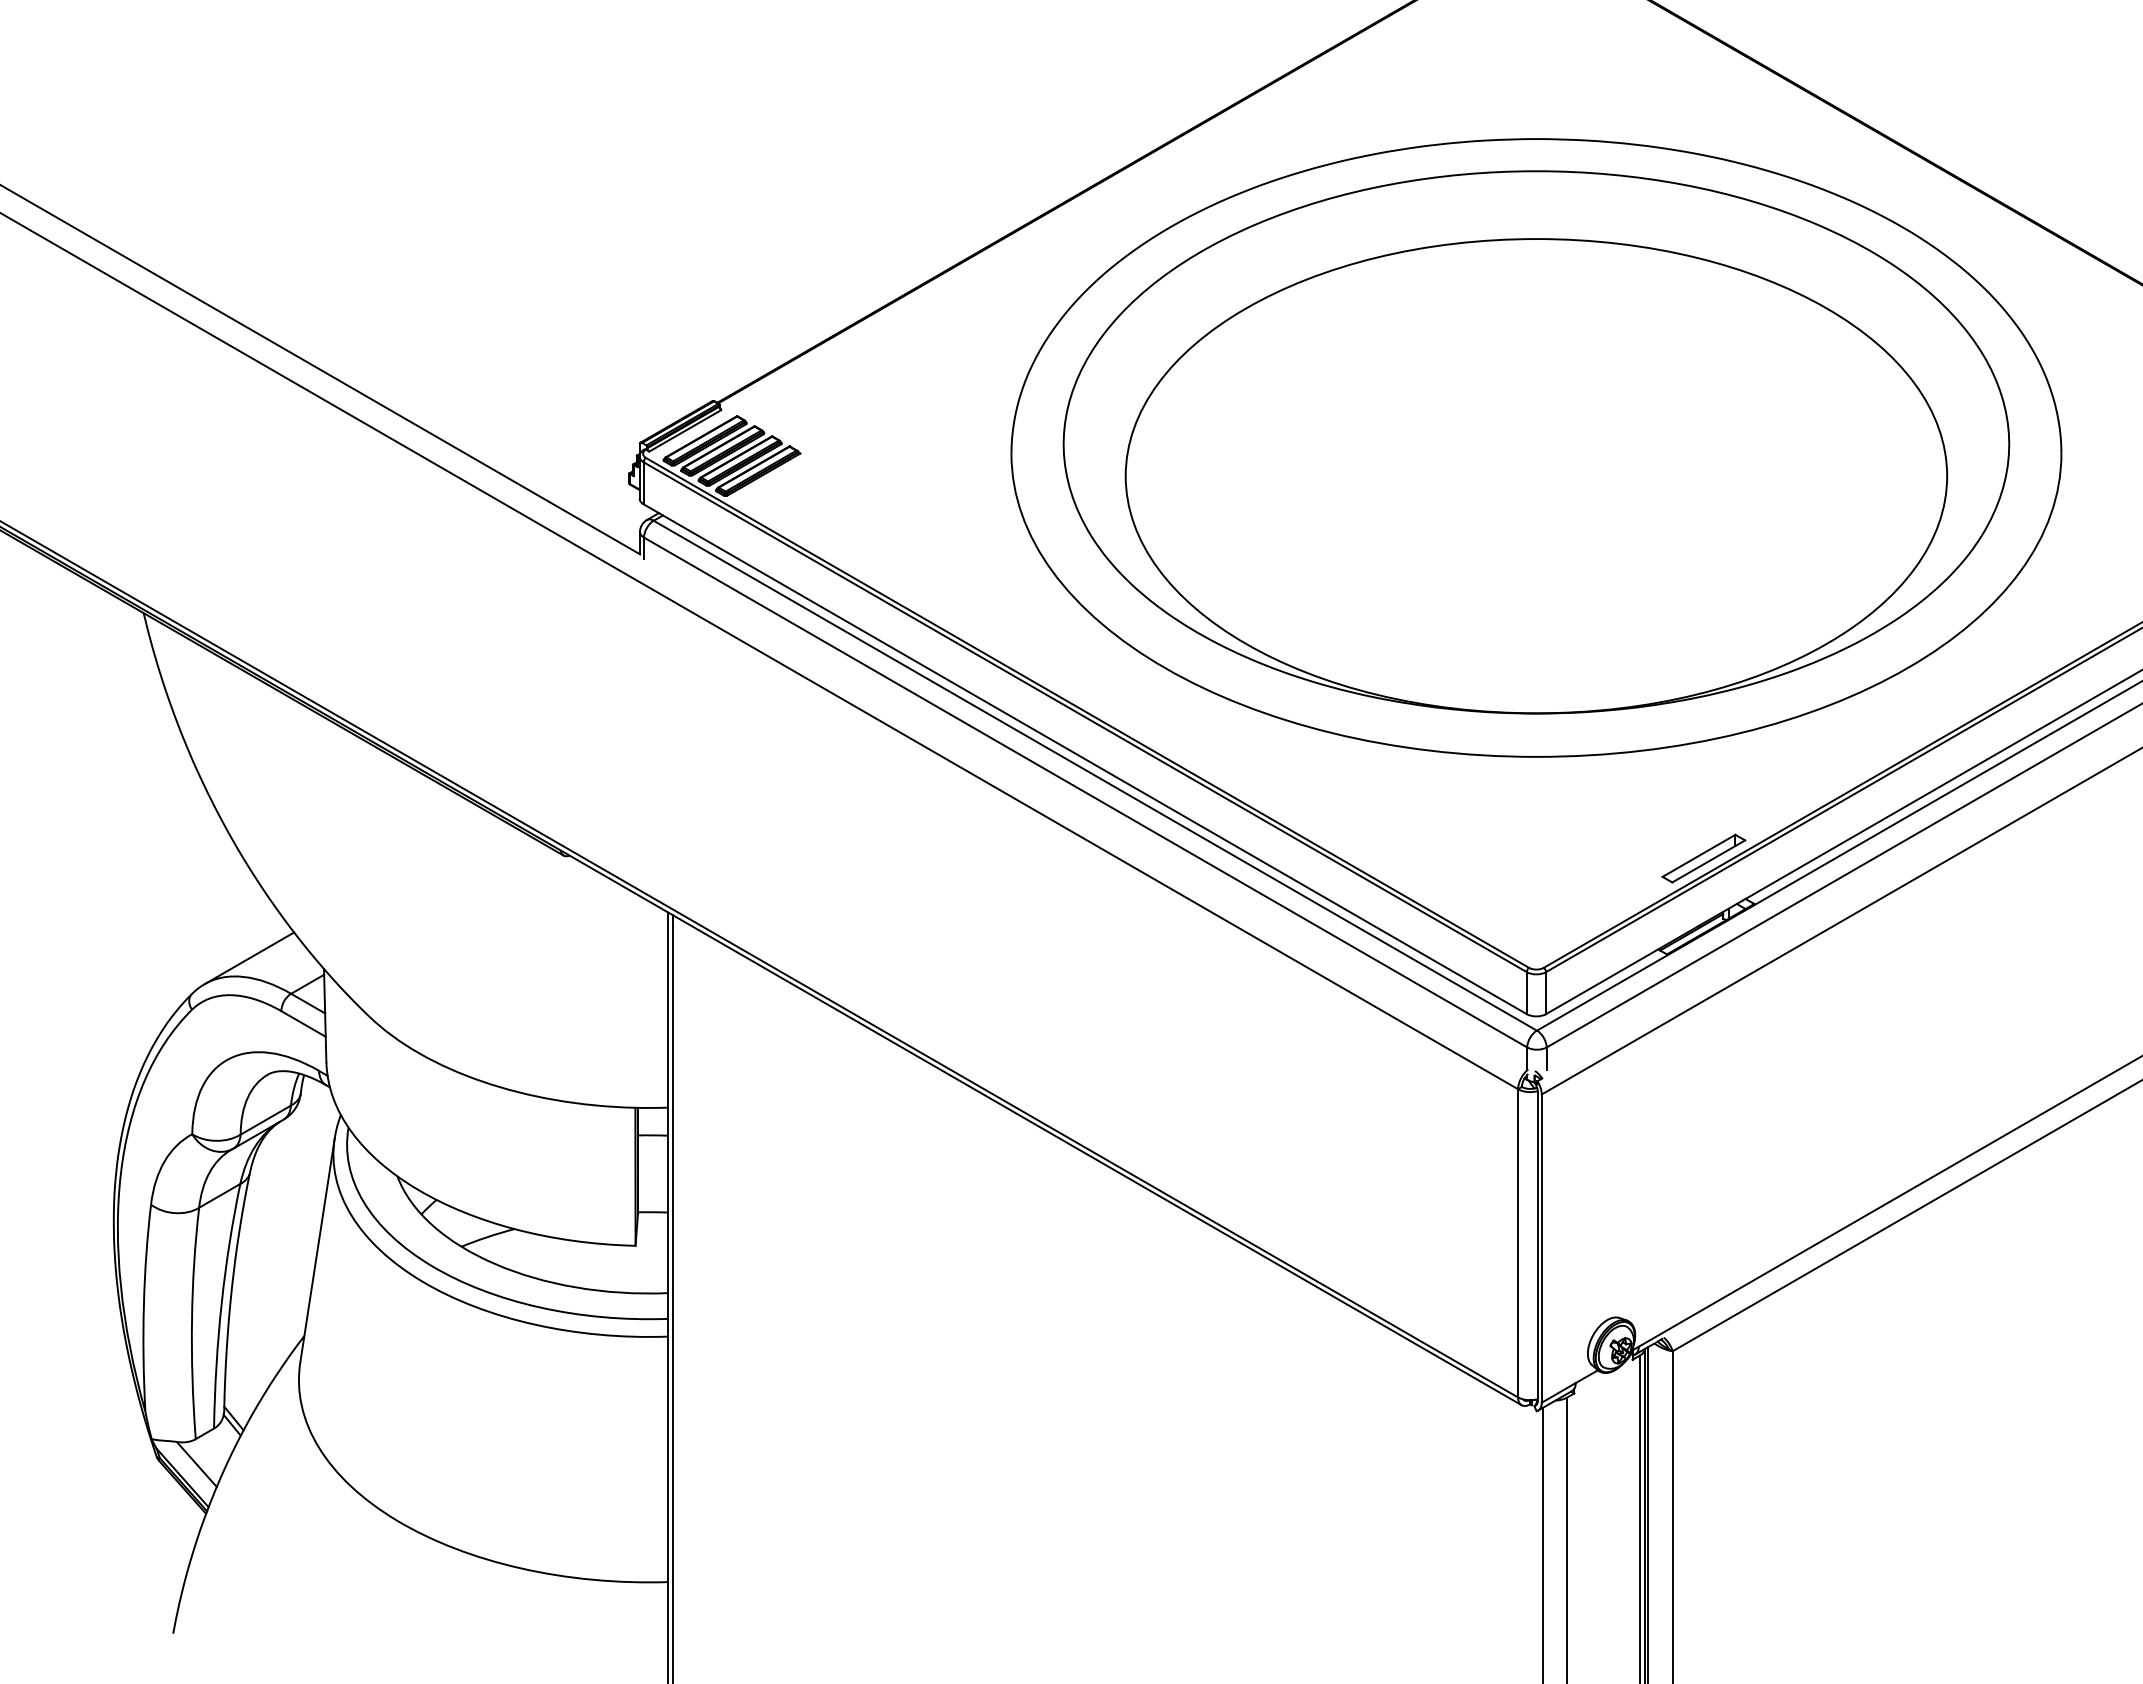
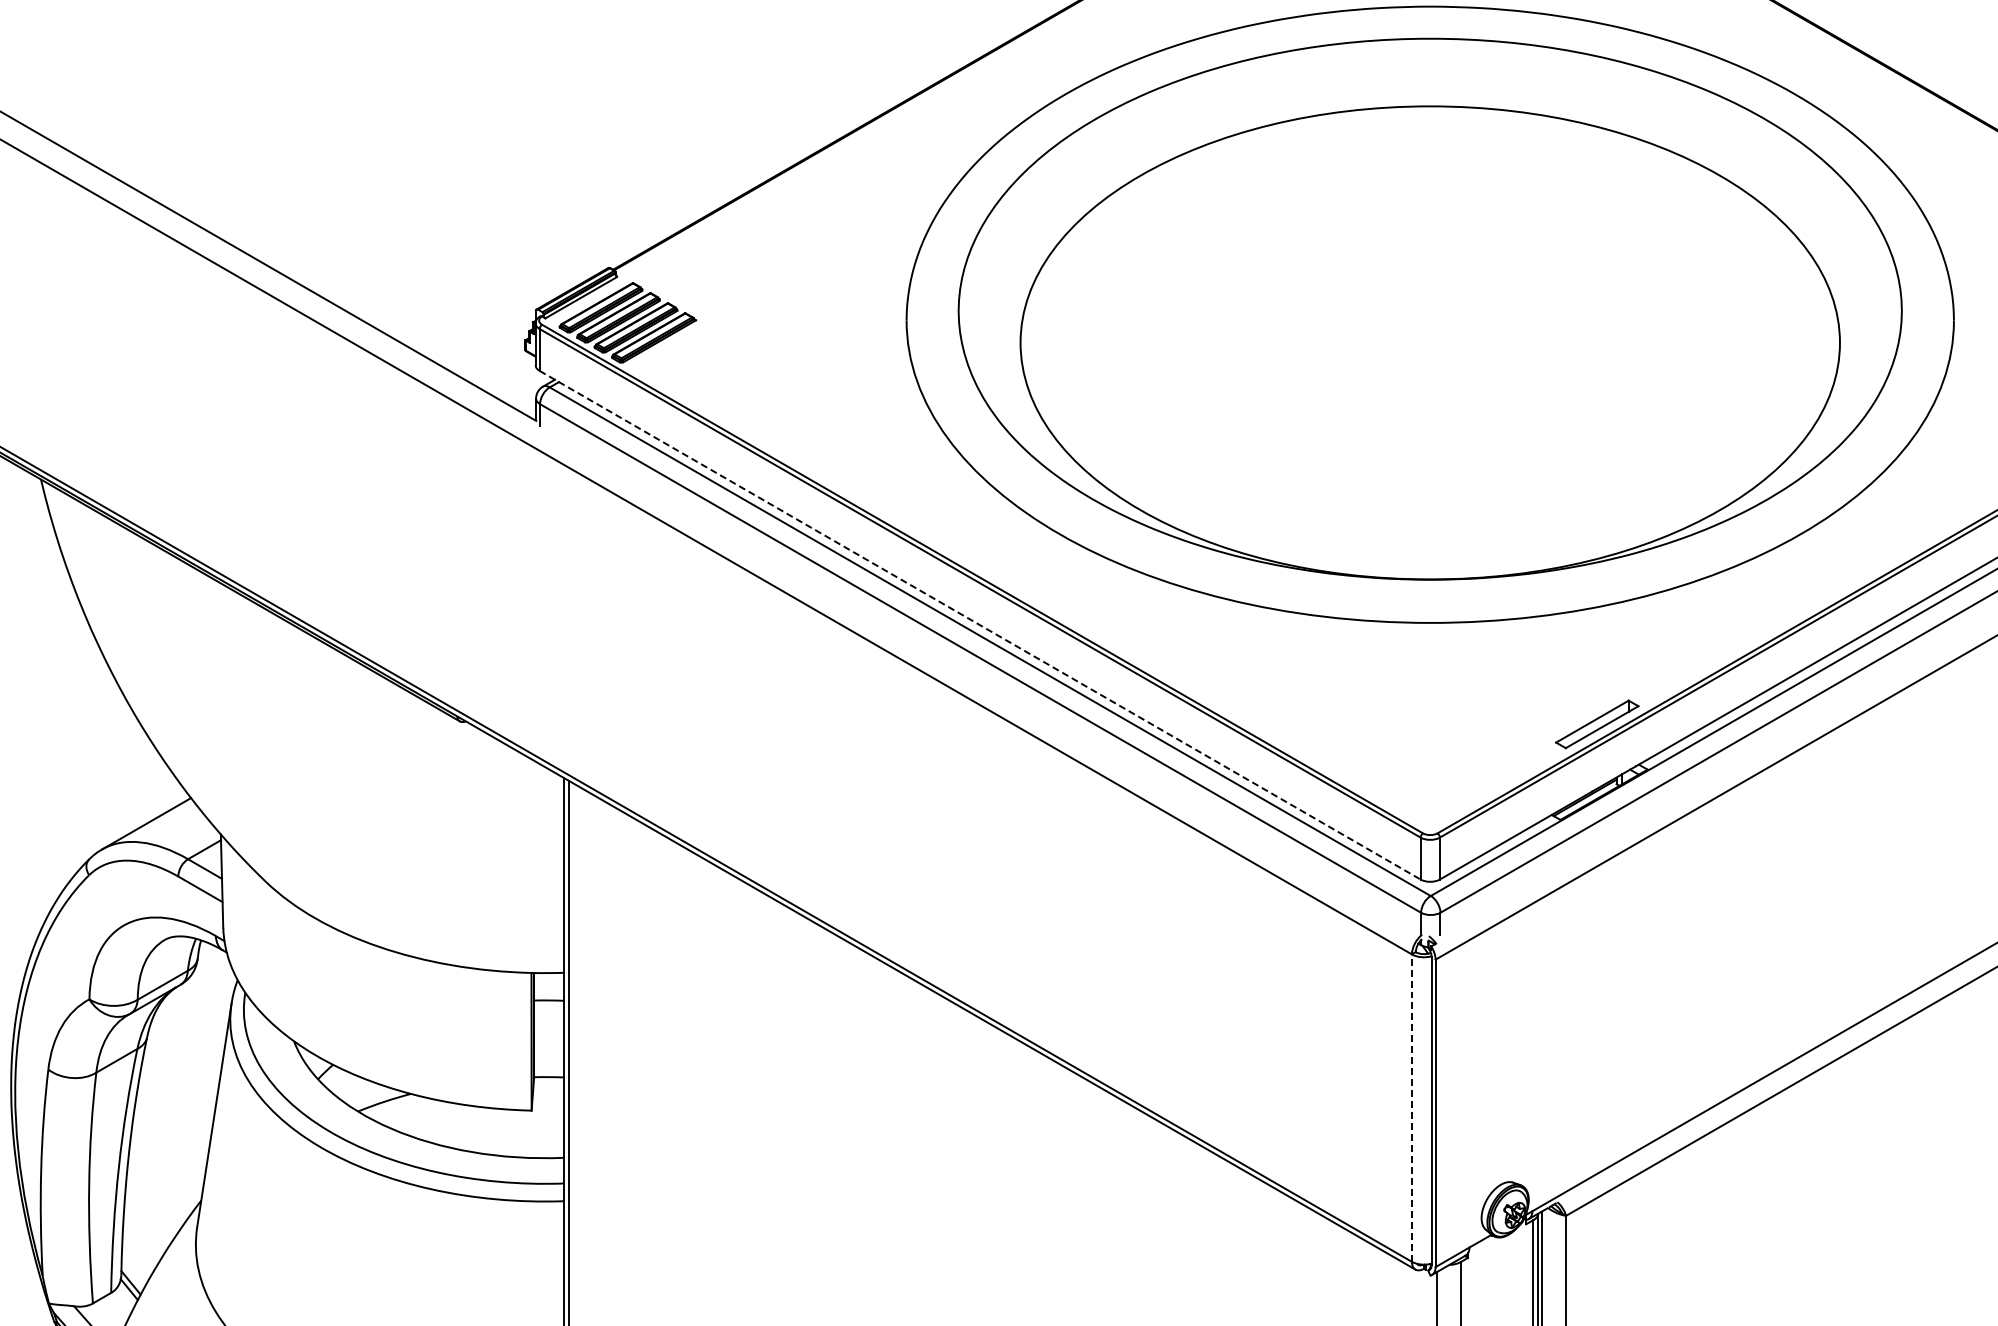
line: (1085, 759) -> (980, 625), solid -> dashed
line: (1518, 1242) -> (1412, 1107), solid -> dashed

